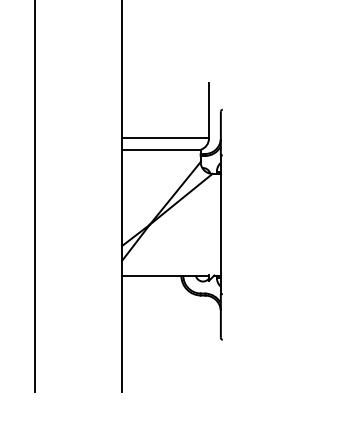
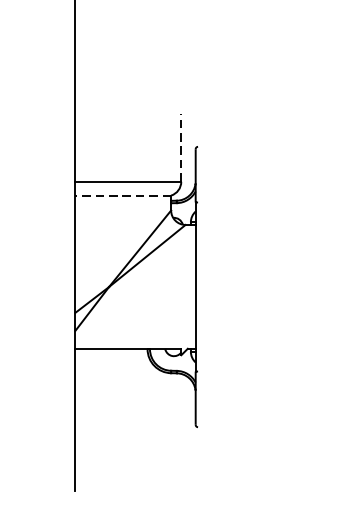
line: (209, 110) -> (181, 147), solid -> dashed
line: (160, 149) -> (122, 195), solid -> dashed

